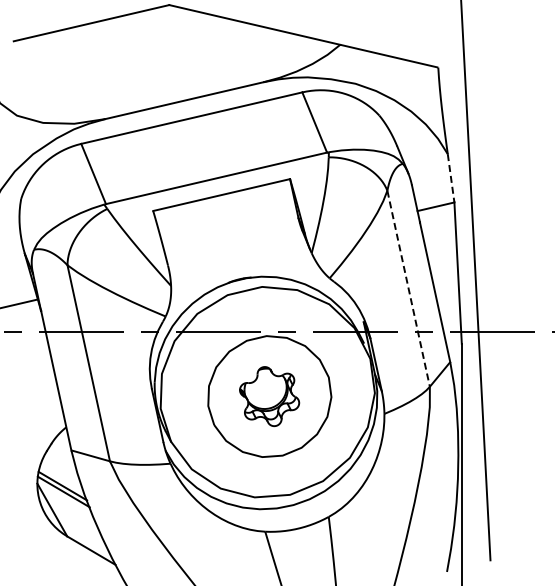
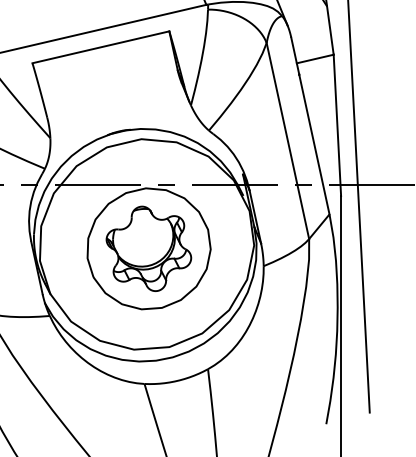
line: (451, 178) -> (330, 30), dashed -> solid
line: (408, 289) -> (287, 141), dashed -> solid
part: (269, 396) -> (148, 248), size x1.43

